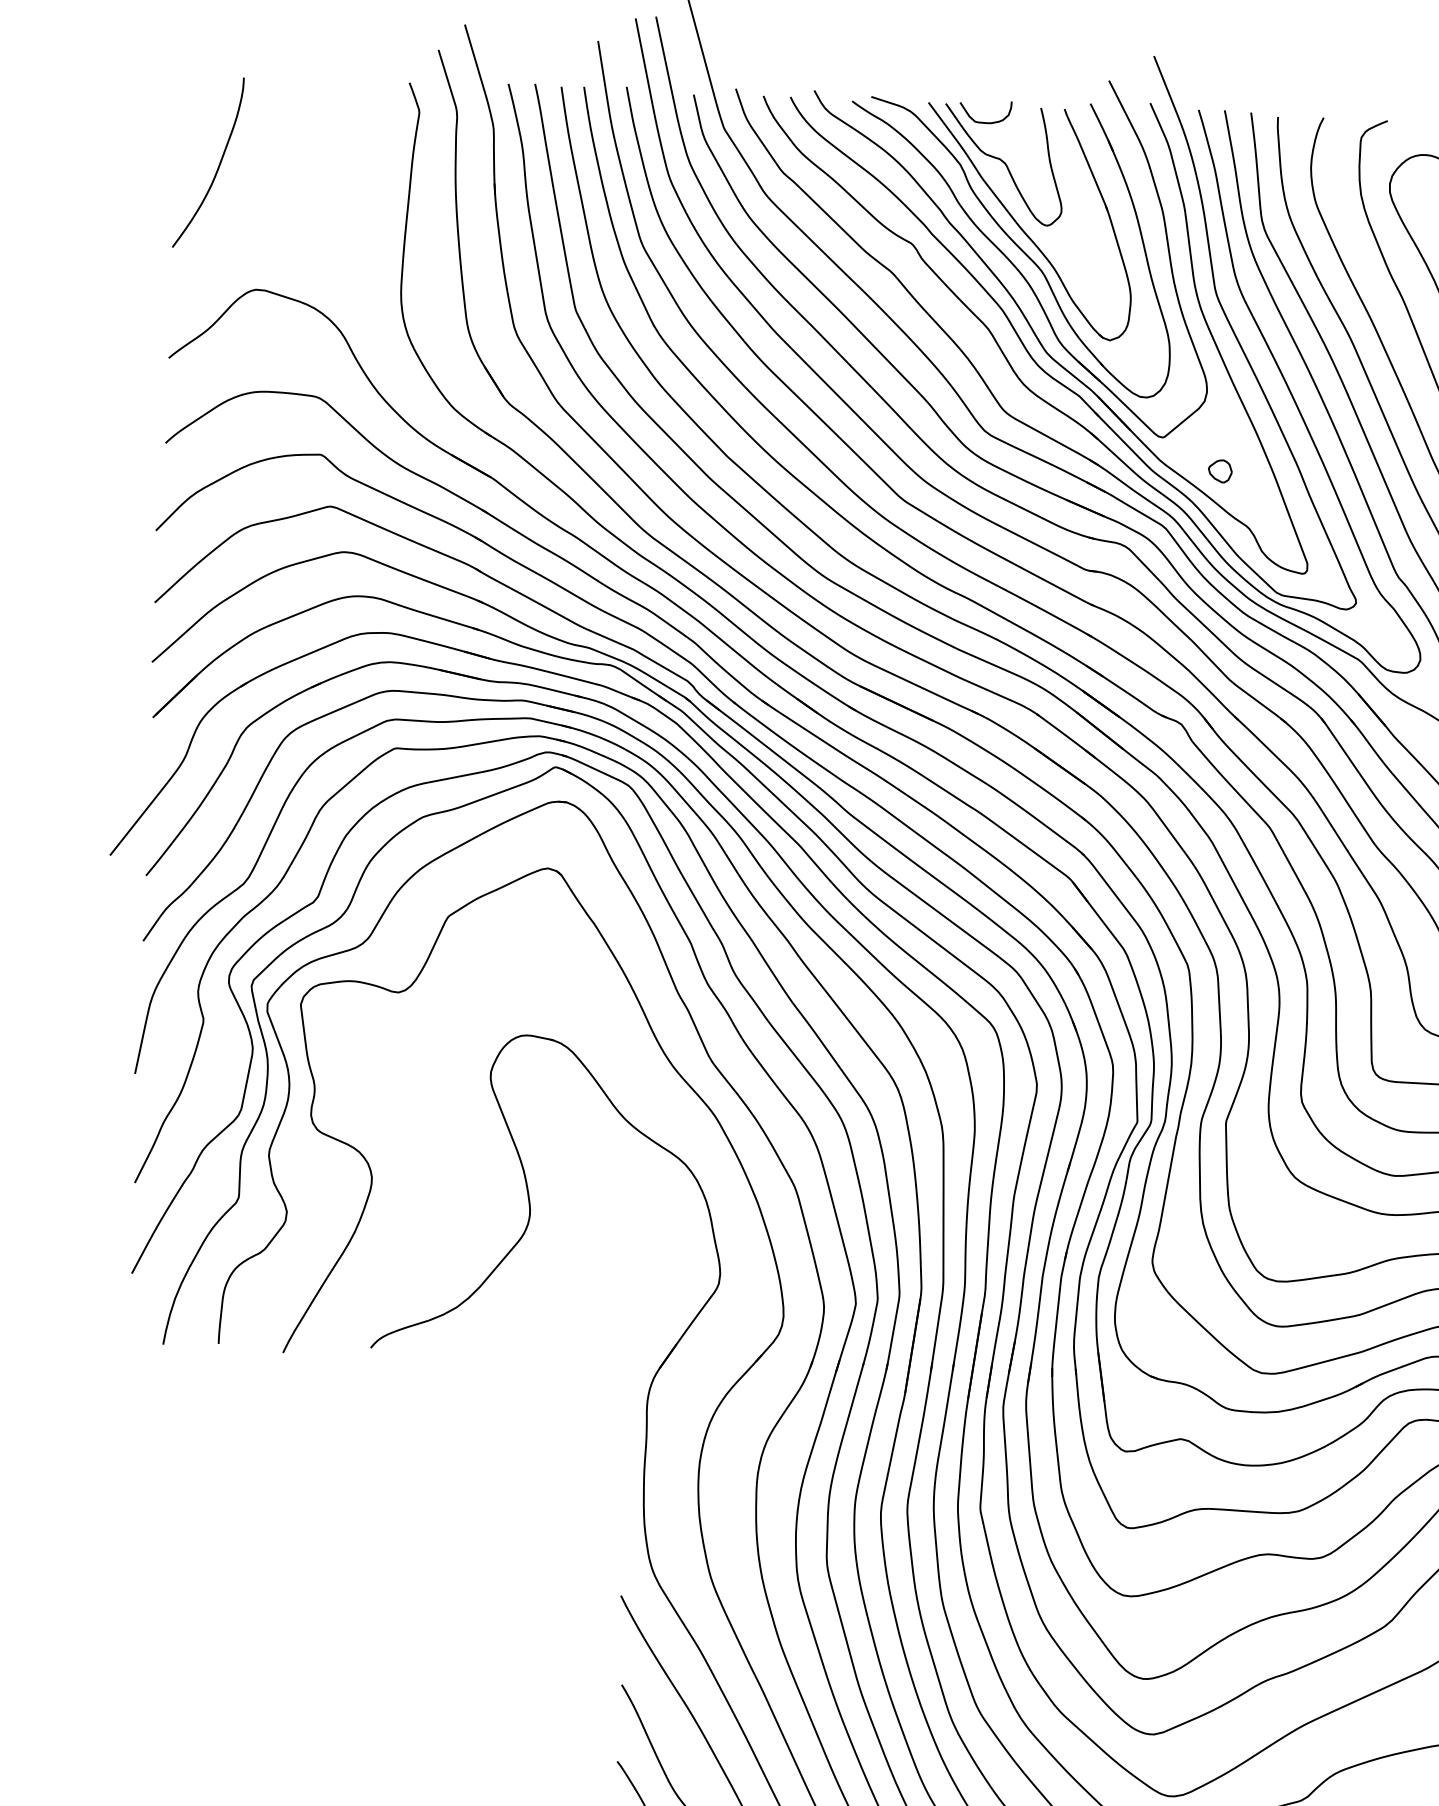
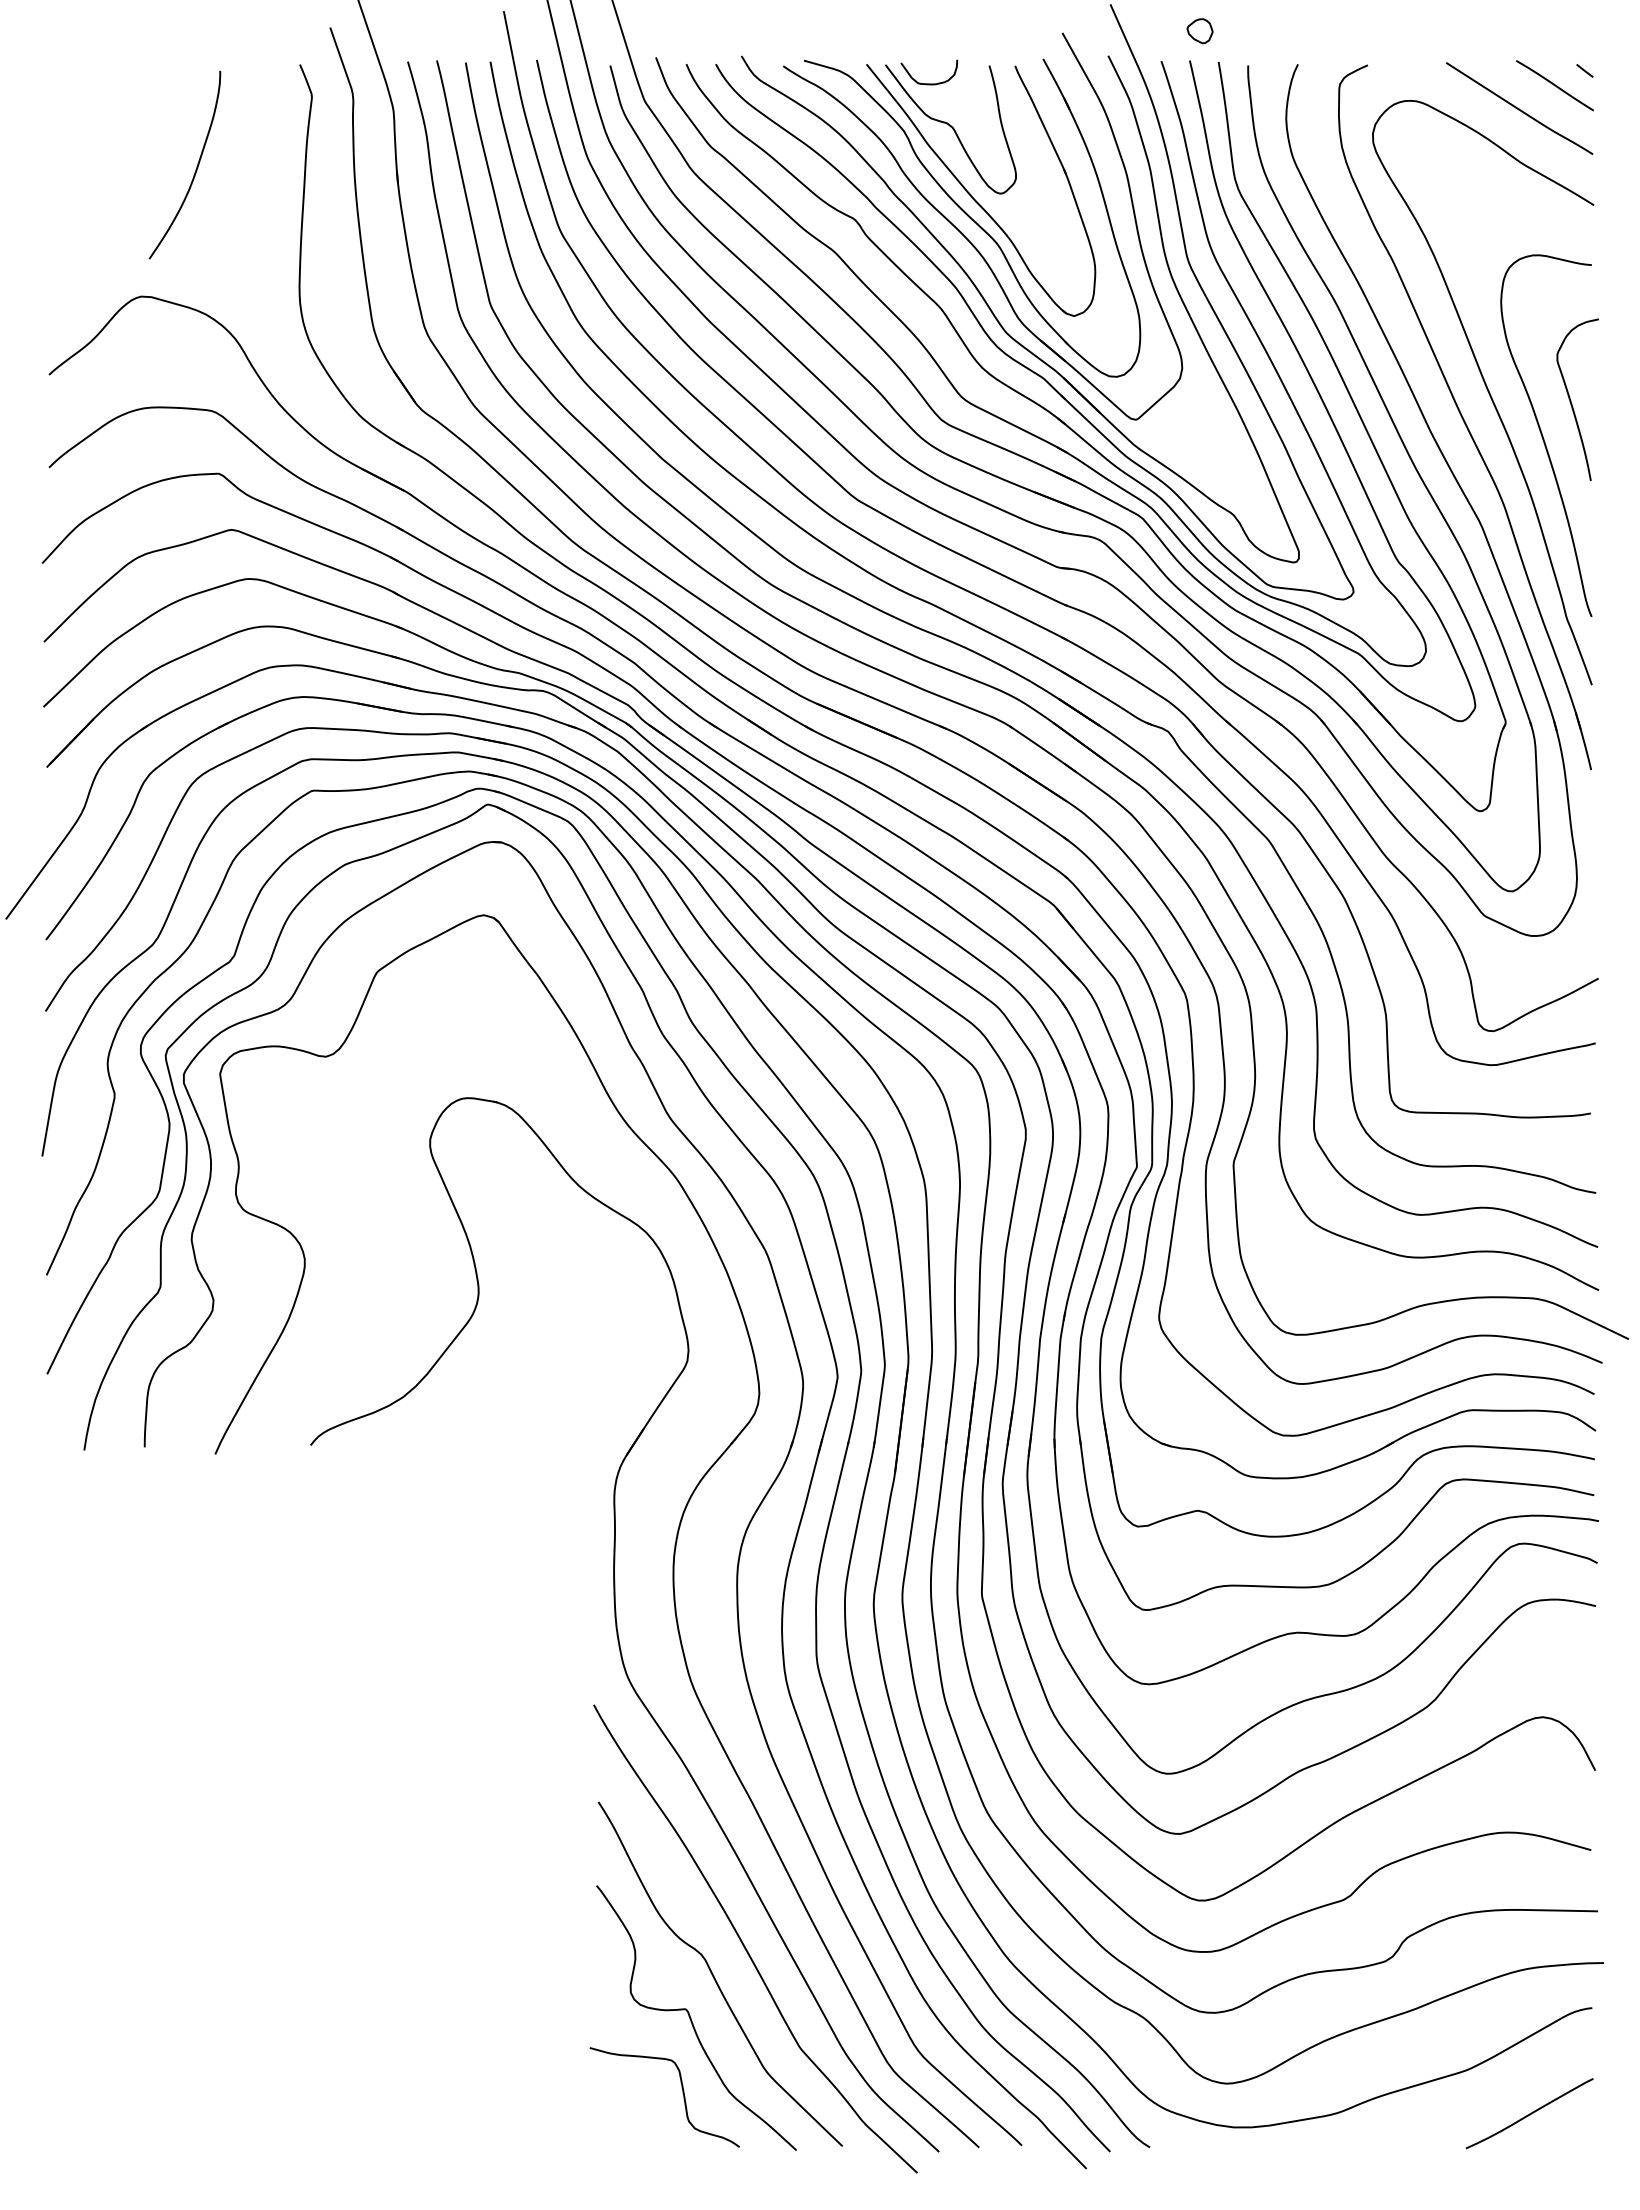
curve: (217, 167) -> (195, 169), moved
part: (1219, 471) -> (1199, 31), moved

